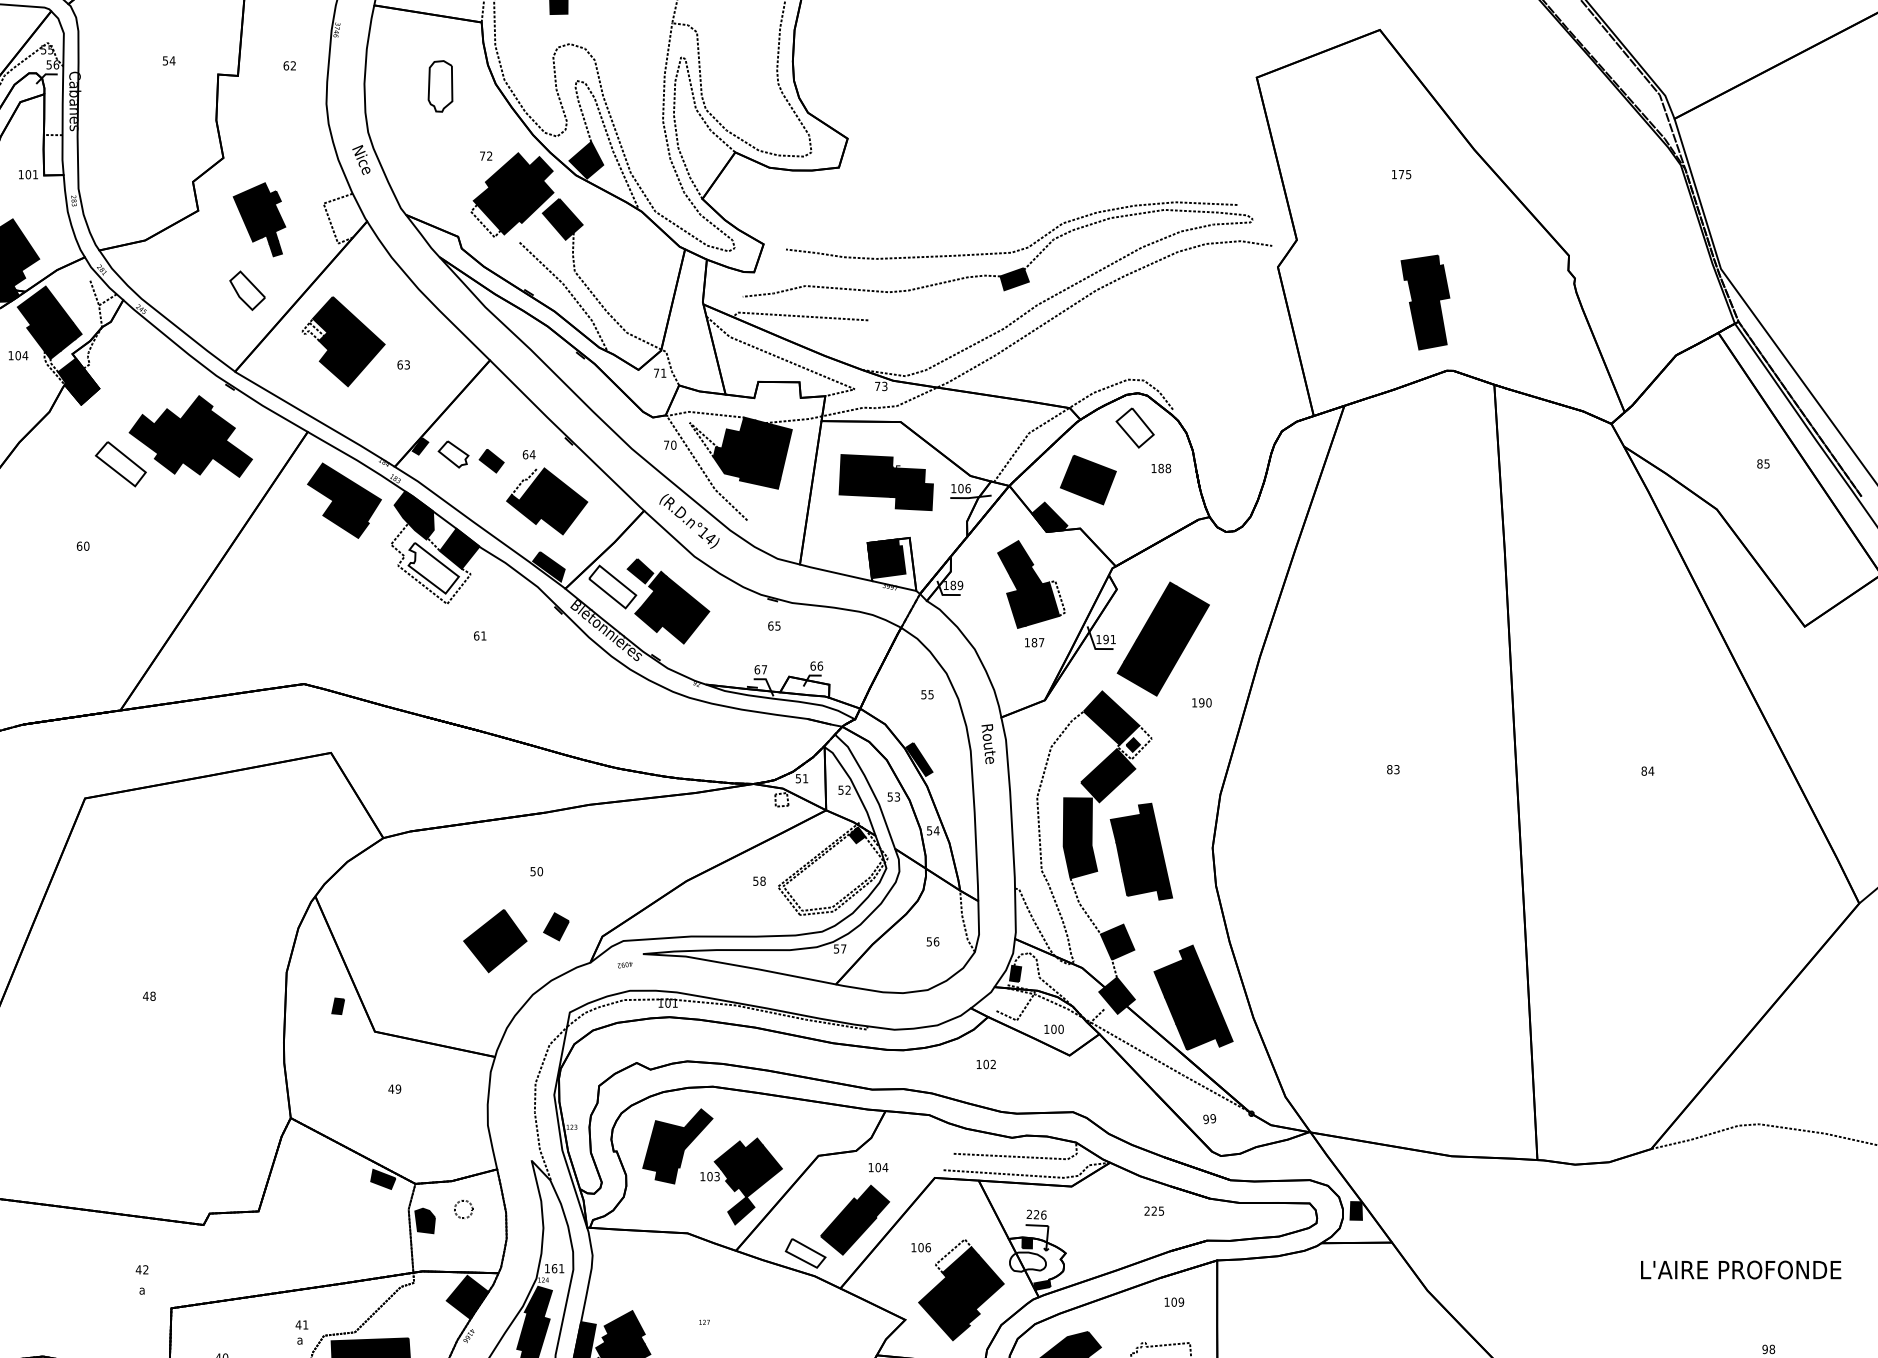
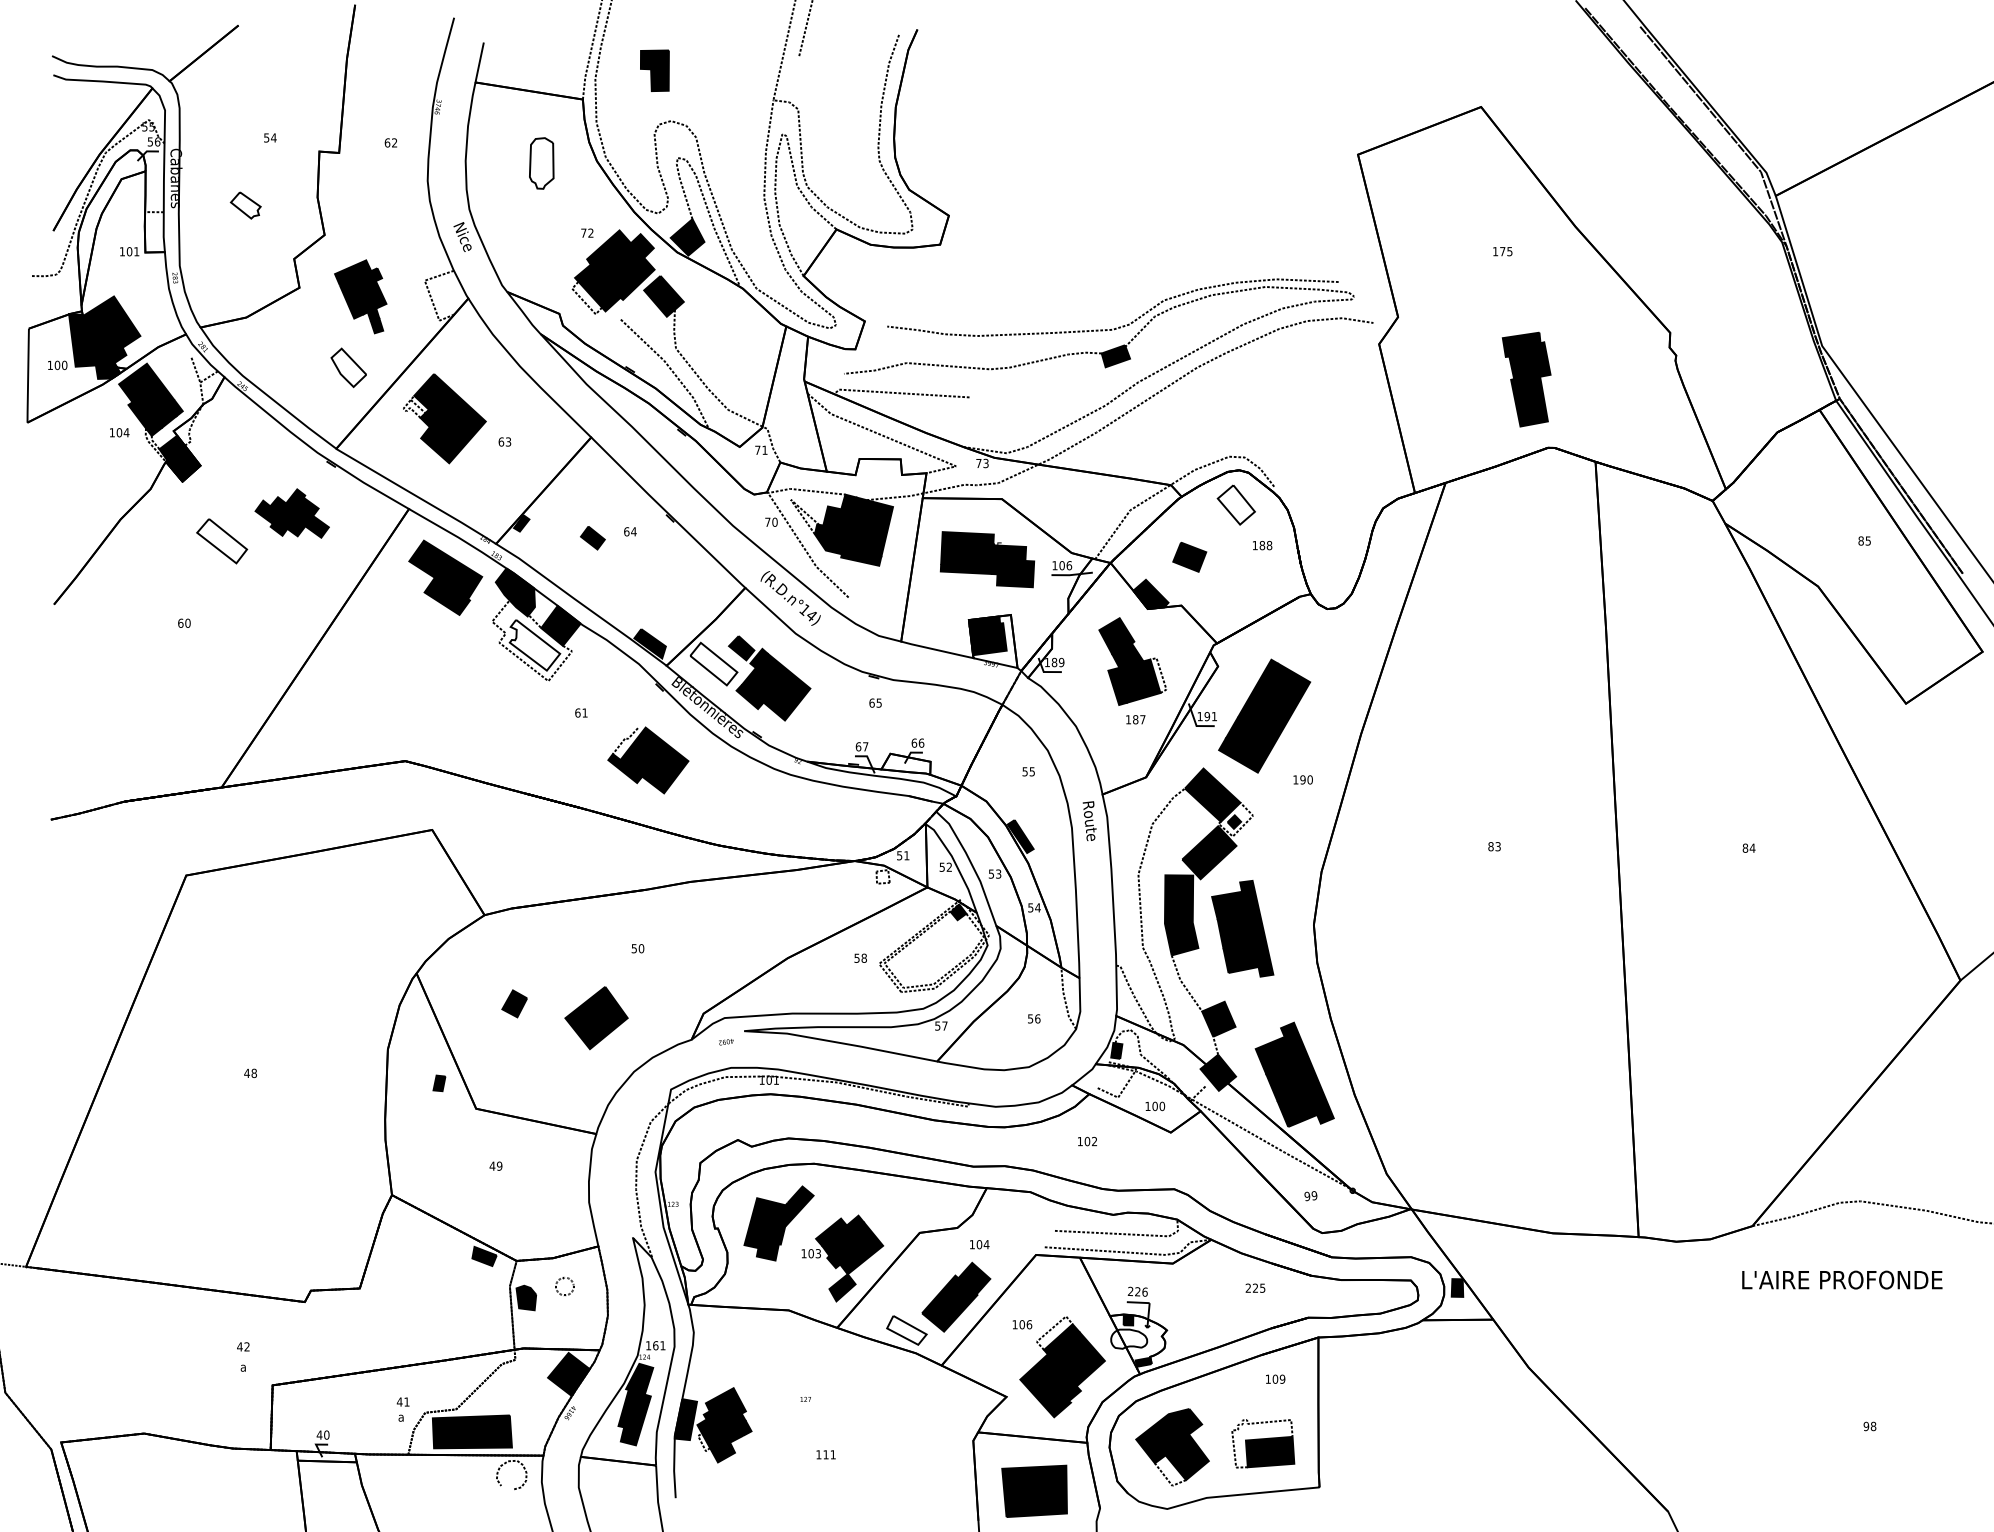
part: (191, 436) -> (292, 513), size x0.6
part: (453, 454) -> (245, 205), moved
part: (1088, 480) -> (1189, 557), size x0.6
part: (547, 501) -> (648, 760), moved
part: (556, 926) -> (514, 1003), moved
text: (1741, 1269) -> (1842, 1279), moved

